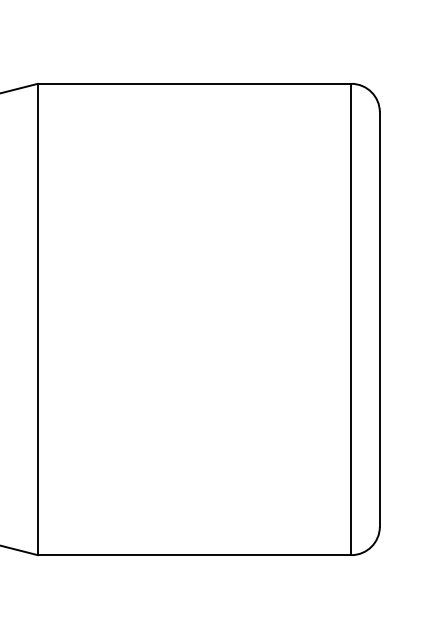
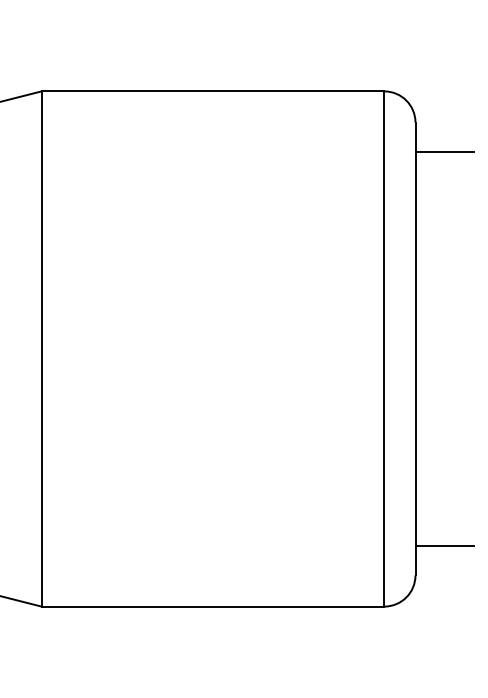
line: (406, 138) -> (444, 151), added
line: (406, 500) -> (444, 546), added

